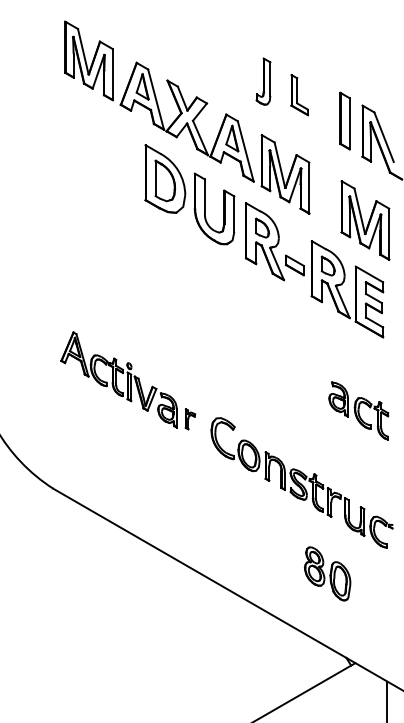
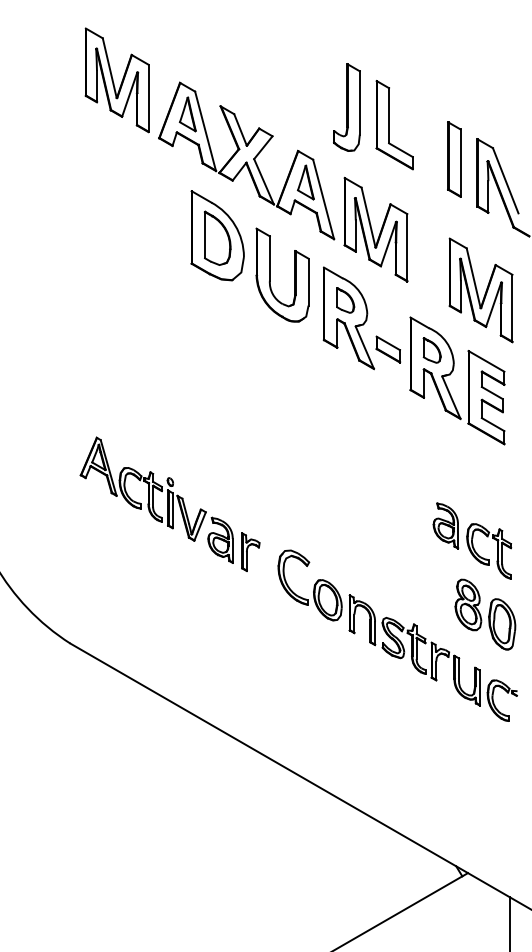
part: (263, 81) -> (346, 107), size x1.43
part: (299, 95) -> (394, 125), size x1.67
part: (190, 418) -> (250, 551), size x1.43
part: (327, 573) -> (485, 614), moved

